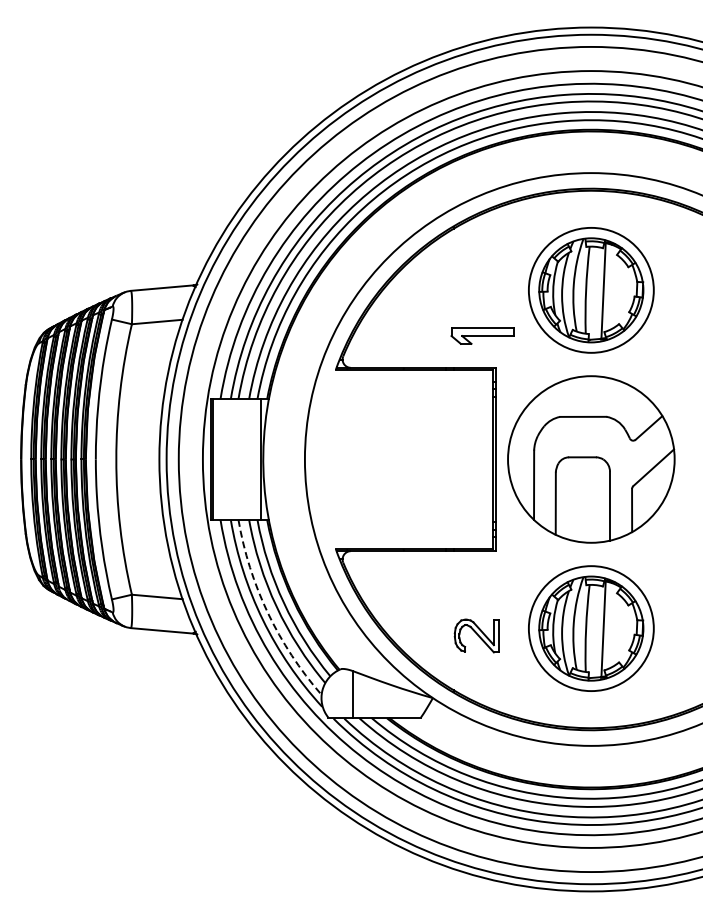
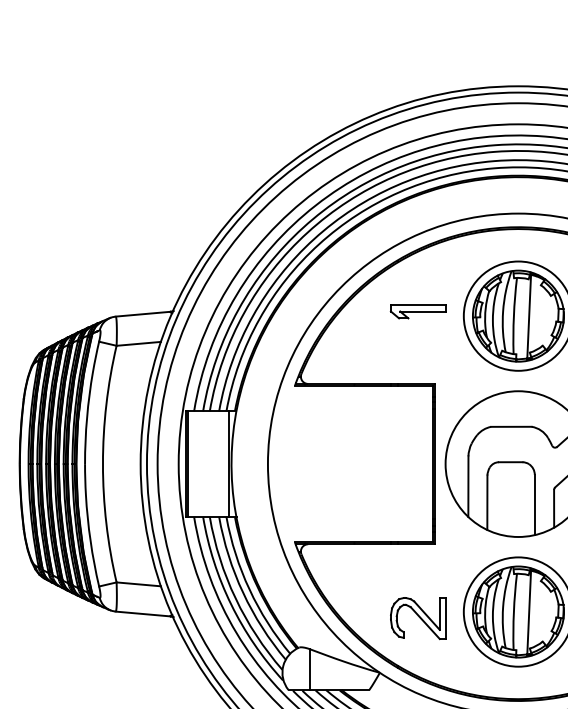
part: (482, 335) -> (418, 311), moved
arc: (267, 612) -> (235, 597), dashed -> solid
part: (476, 635) -> (418, 618), size x1.43

